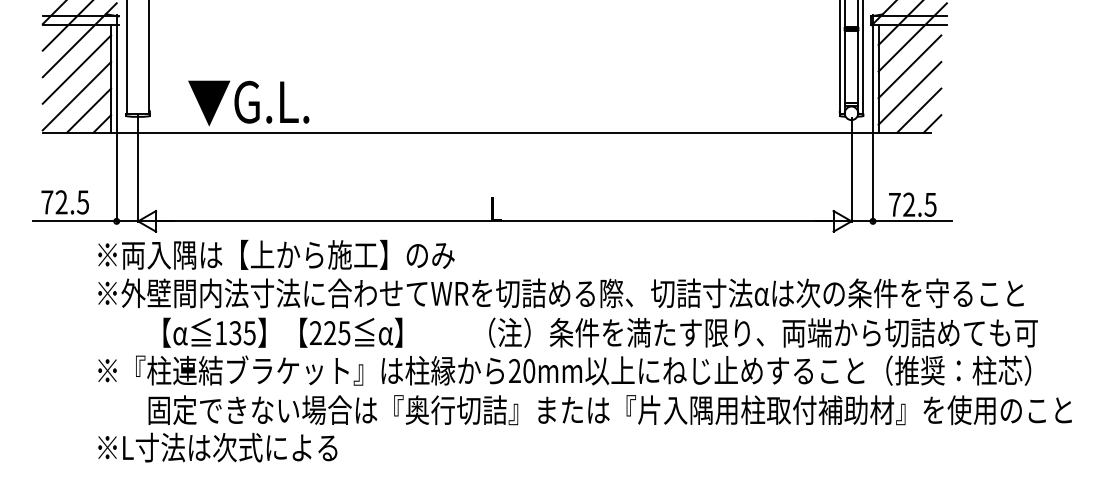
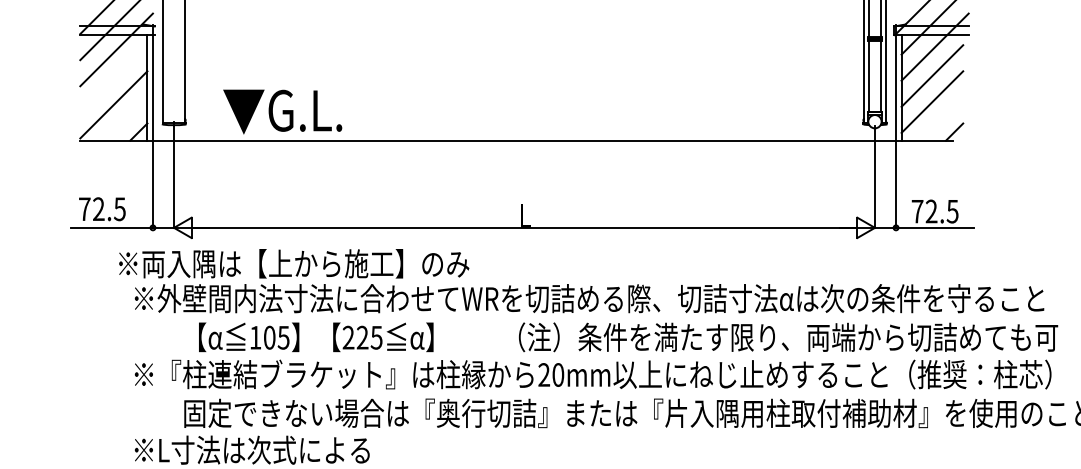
line: (76, 69) -> (113, 78), removed
line: (89, 110) -> (126, 118), removed
line: (919, 110) -> (941, 118), removed
text: (276, 254) -> (294, 263), moved
text: (235, 333) -> (269, 338), 135 -> 105

